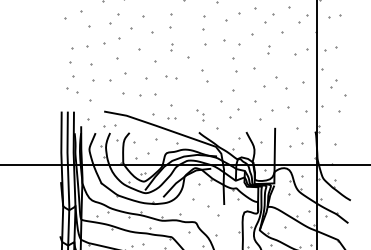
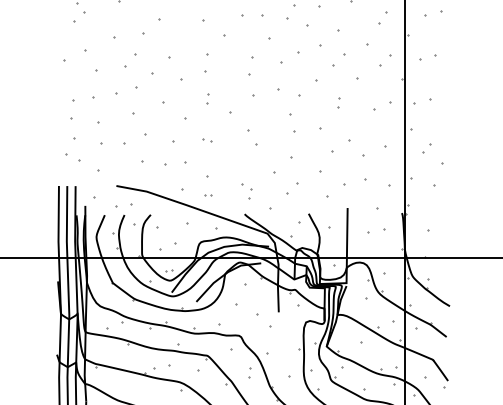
part: (171, 77) -> (207, 140), size x0.62
part: (172, 118) -> (208, 195), size x0.62

